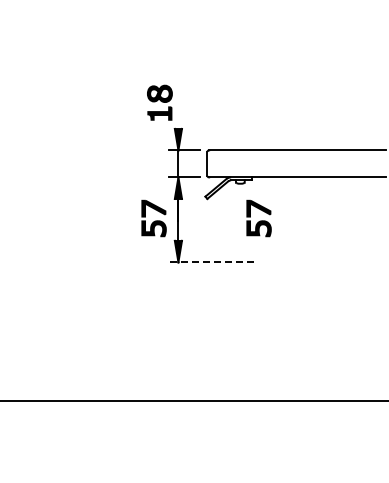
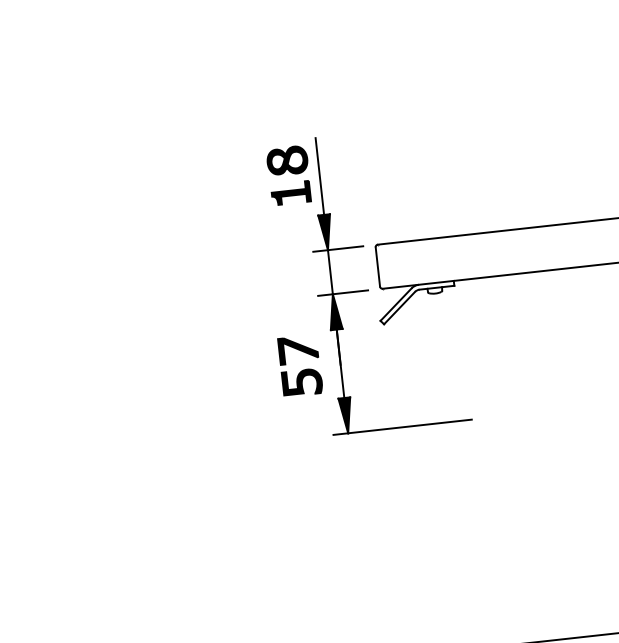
line: (178, 104) -> (319, 174), added
part: (258, 218) -> (471, 347), removed
line: (211, 262) -> (402, 427), dashed -> solid

